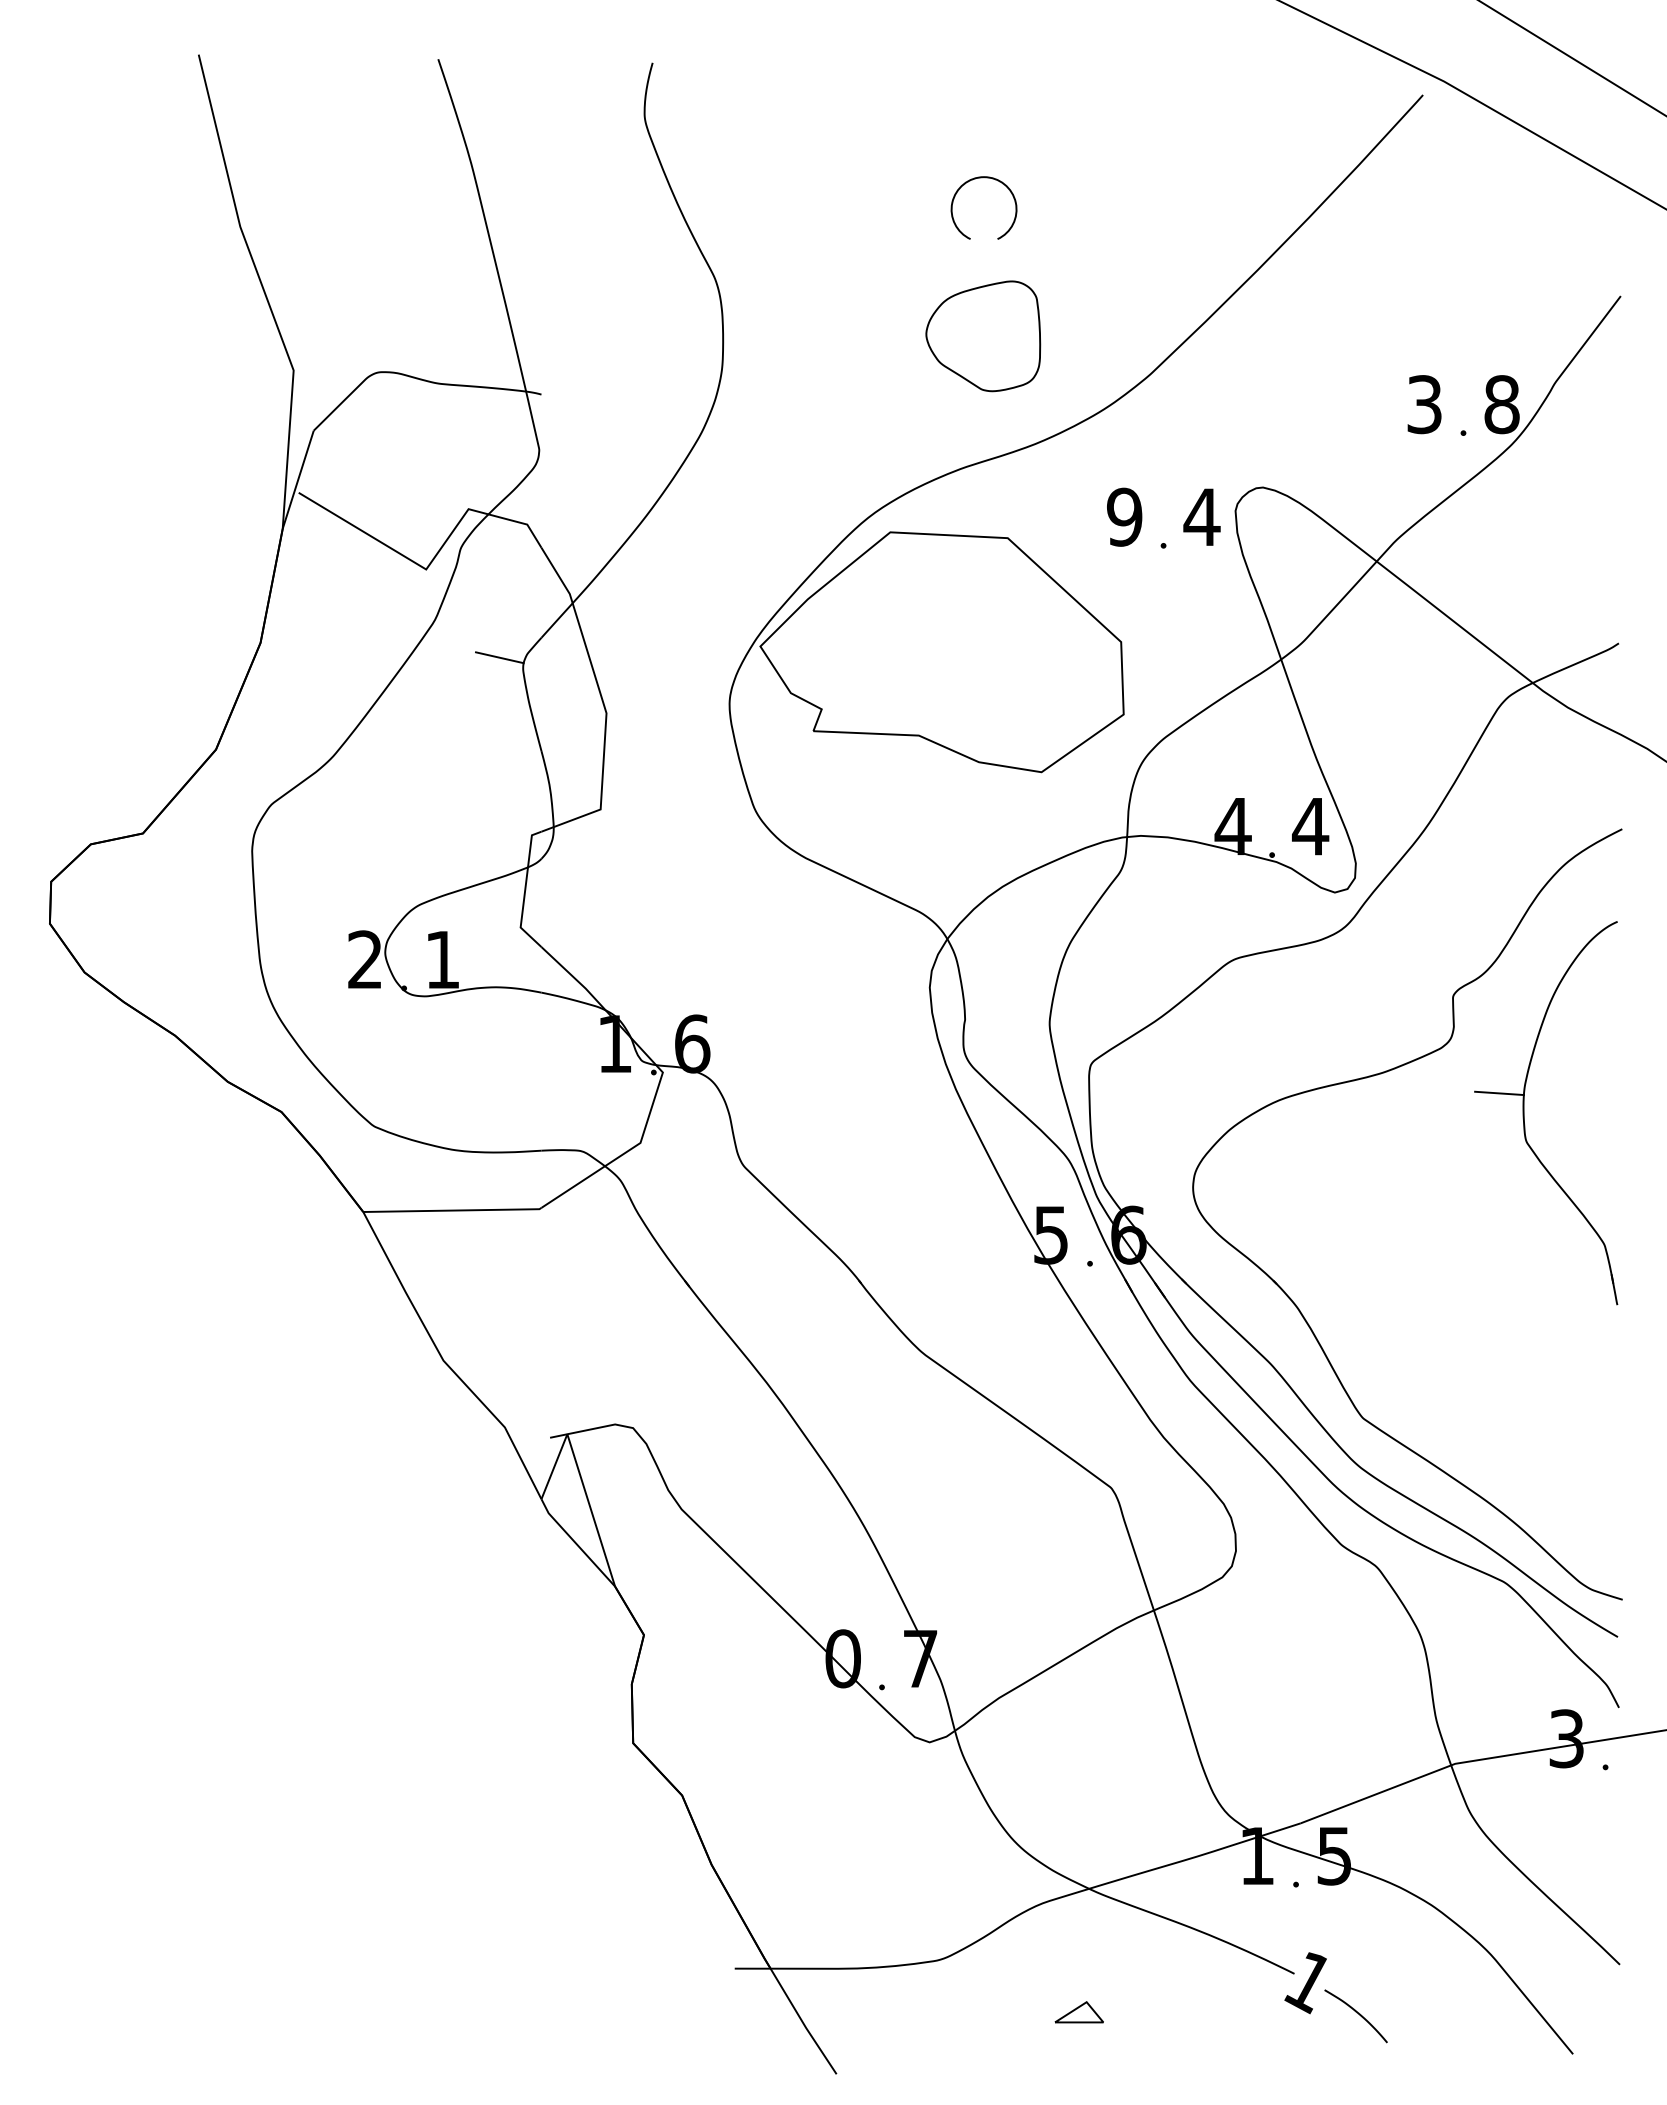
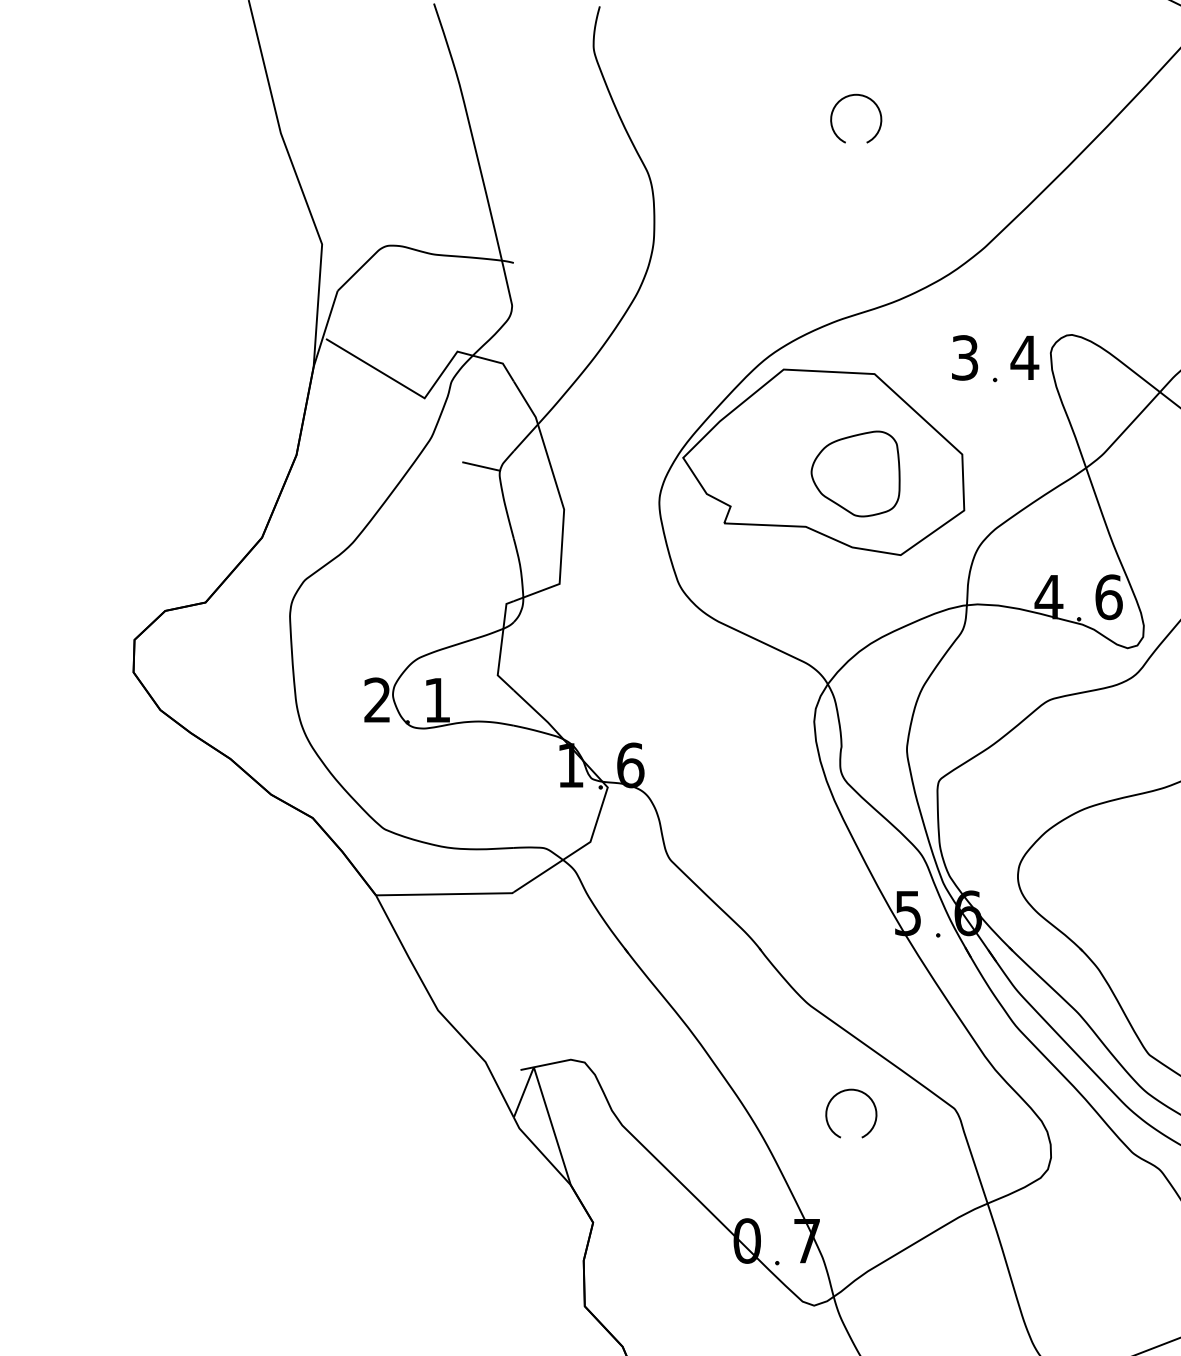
part: (983, 336) -> (855, 474), moved
text: (1124, 516) -> (964, 357), 9 -> 3
text: (1310, 826) -> (1108, 597), 4 -> 6
part: (977, 1464) -> (851, 1090), added

